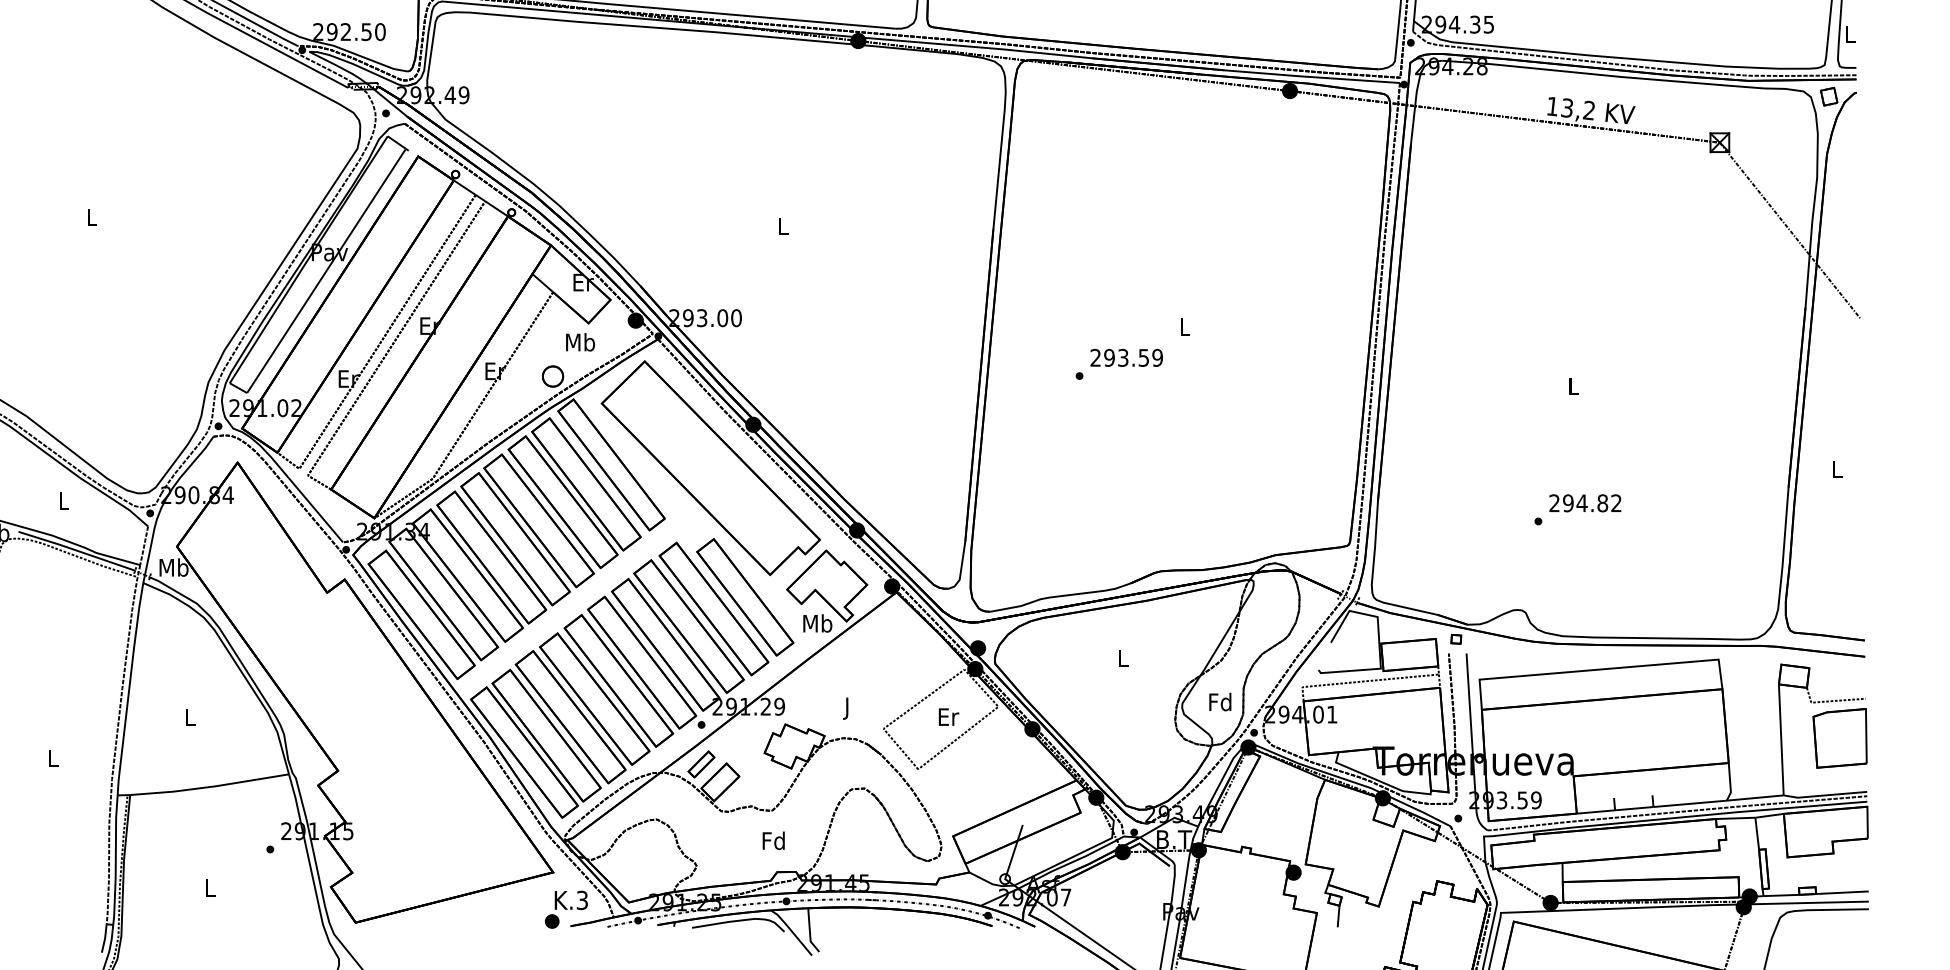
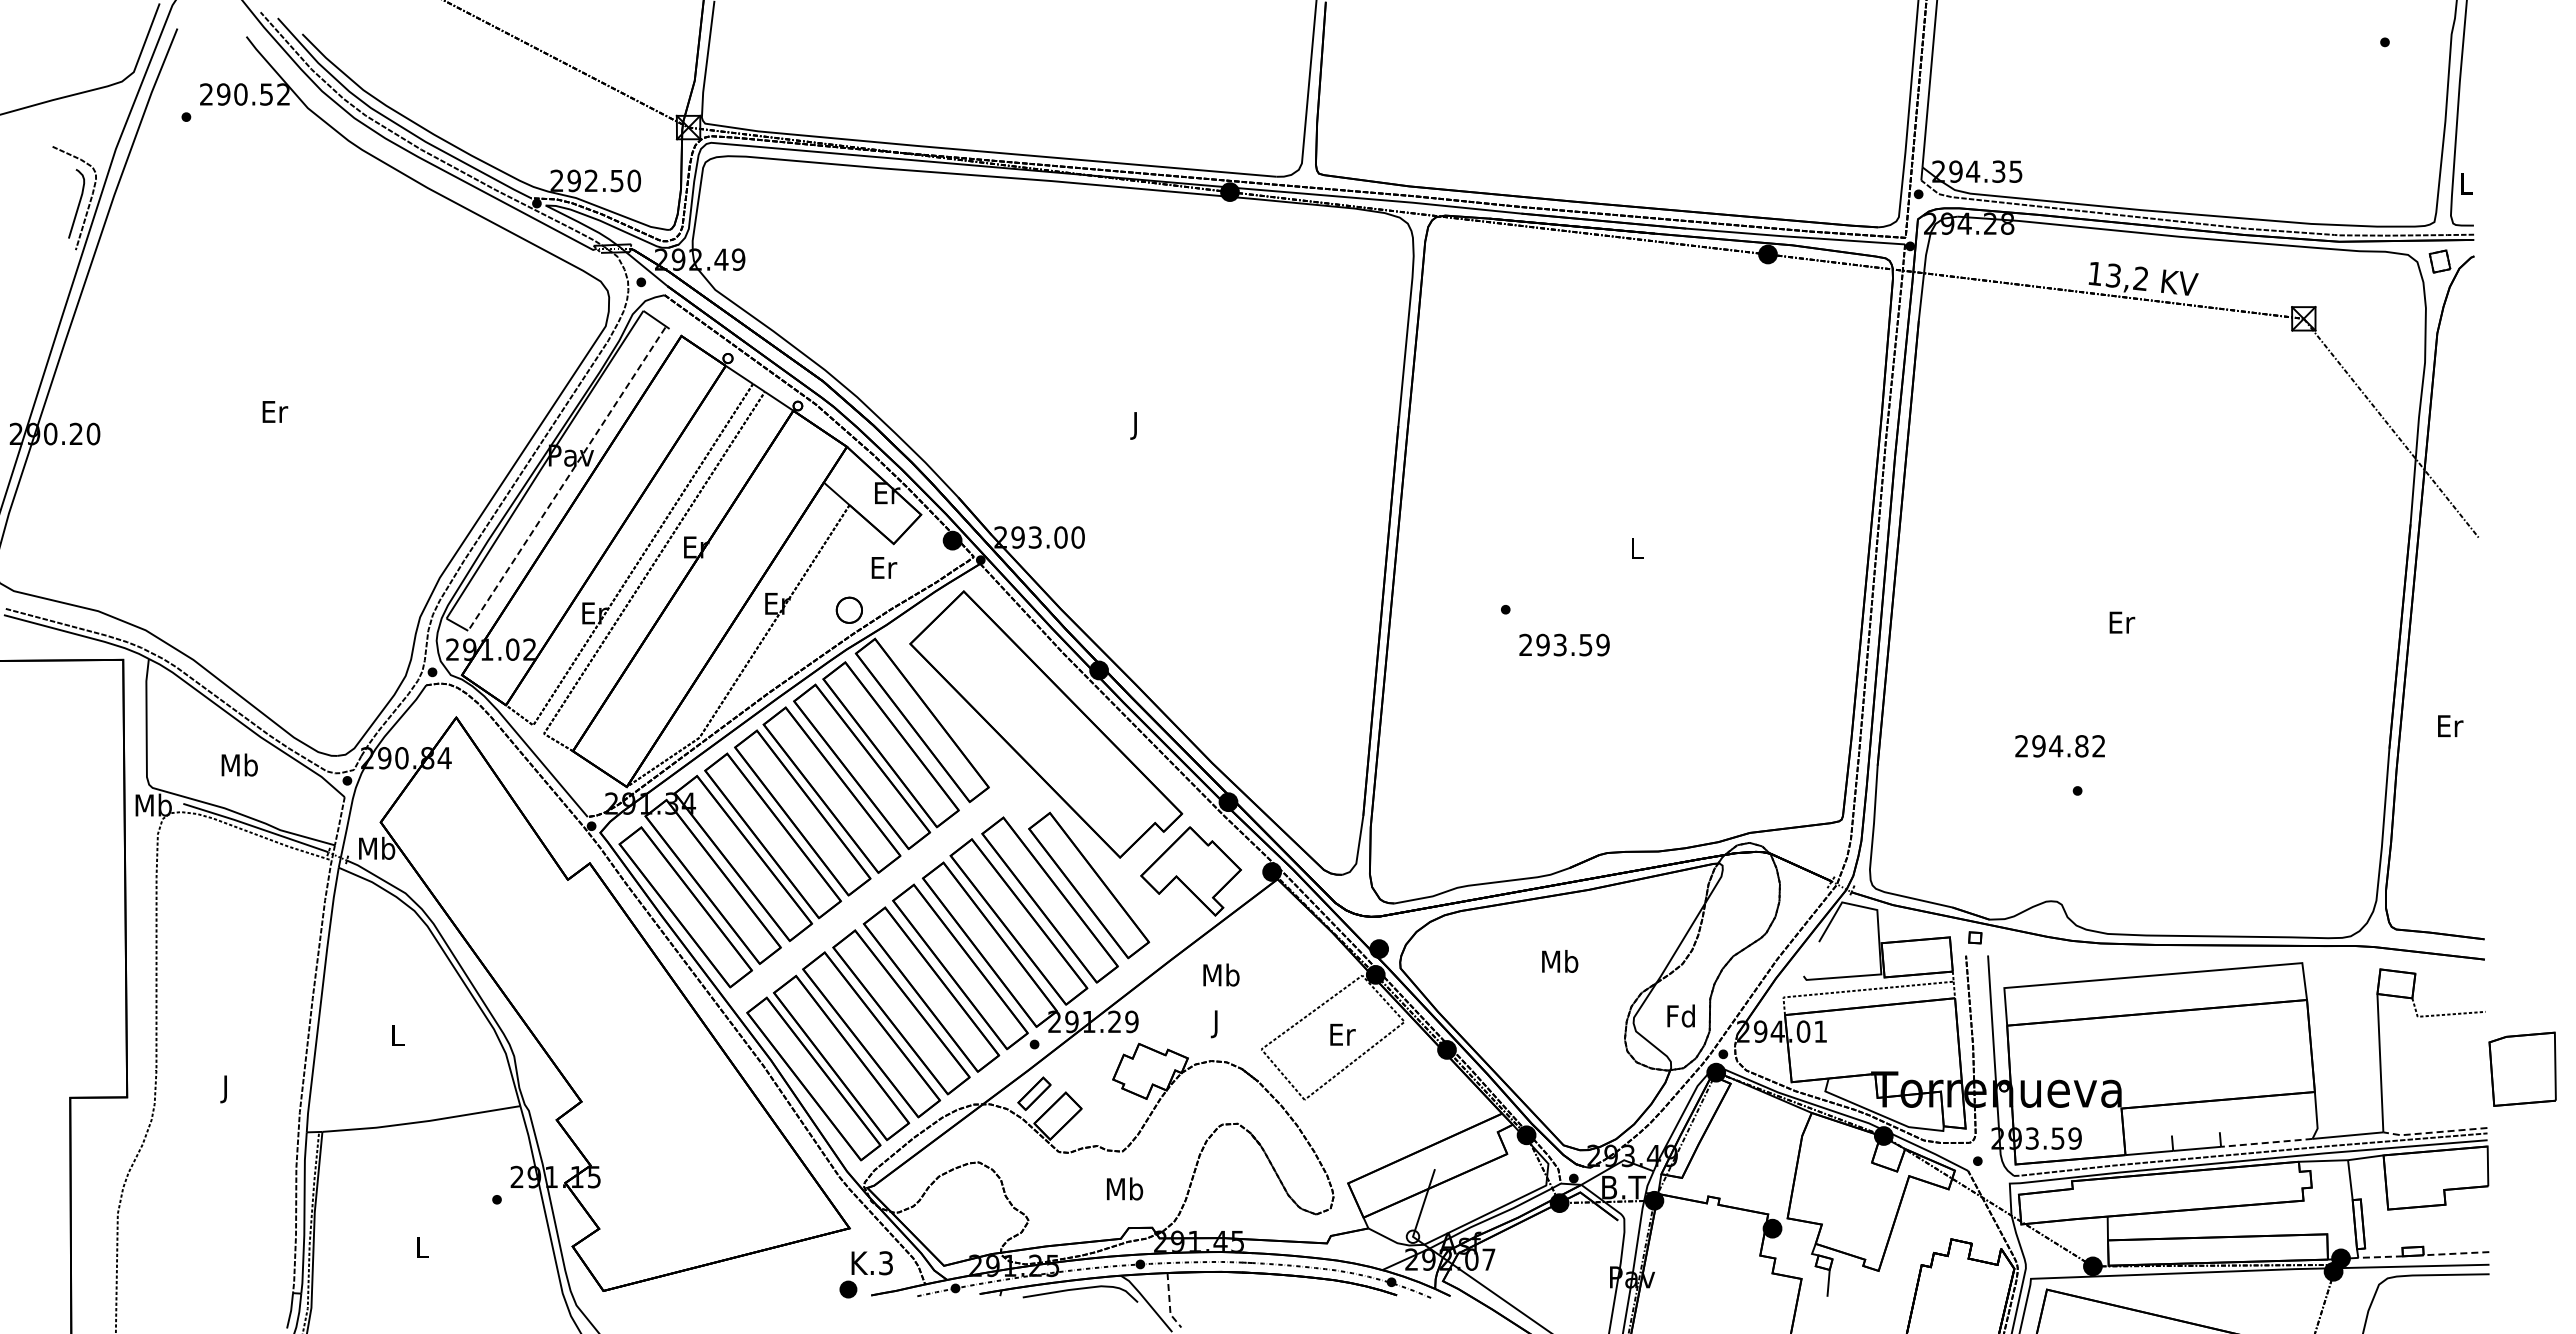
text: (92, 217) -> (275, 411), L -> Er
text: (783, 228) -> (1136, 425), L -> J
line: (326, 271) -> (566, 479), solid -> dashed
text: (580, 342) -> (883, 567), Mb -> Er
text: (1126, 357) -> (1564, 644), moved
text: (1574, 386) -> (2122, 622), L -> Er
text: (1837, 469) -> (2450, 726), L -> Er
text: (63, 500) -> (239, 764), L -> Mb
text: (1584, 503) -> (2059, 746), moved
text: (817, 623) -> (1221, 974), moved
text: (1123, 658) -> (1560, 961), L -> Mb
part: (1839, 737) -> (2522, 1068), moved
text: (53, 761) -> (226, 1089), L -> J
line: (1824, 795) -> (2434, 1132), solid -> dashed
line: (1690, 803) -> (2267, 1142), solid -> dashed
text: (774, 840) -> (1125, 1188), Fd -> Mb
line: (1842, 892) -> (2456, 1253), solid -> dashed
line: (1781, 895) -> (2380, 1257), solid -> dashed
line: (809, 931) -> (1169, 1302), solid -> dashed

